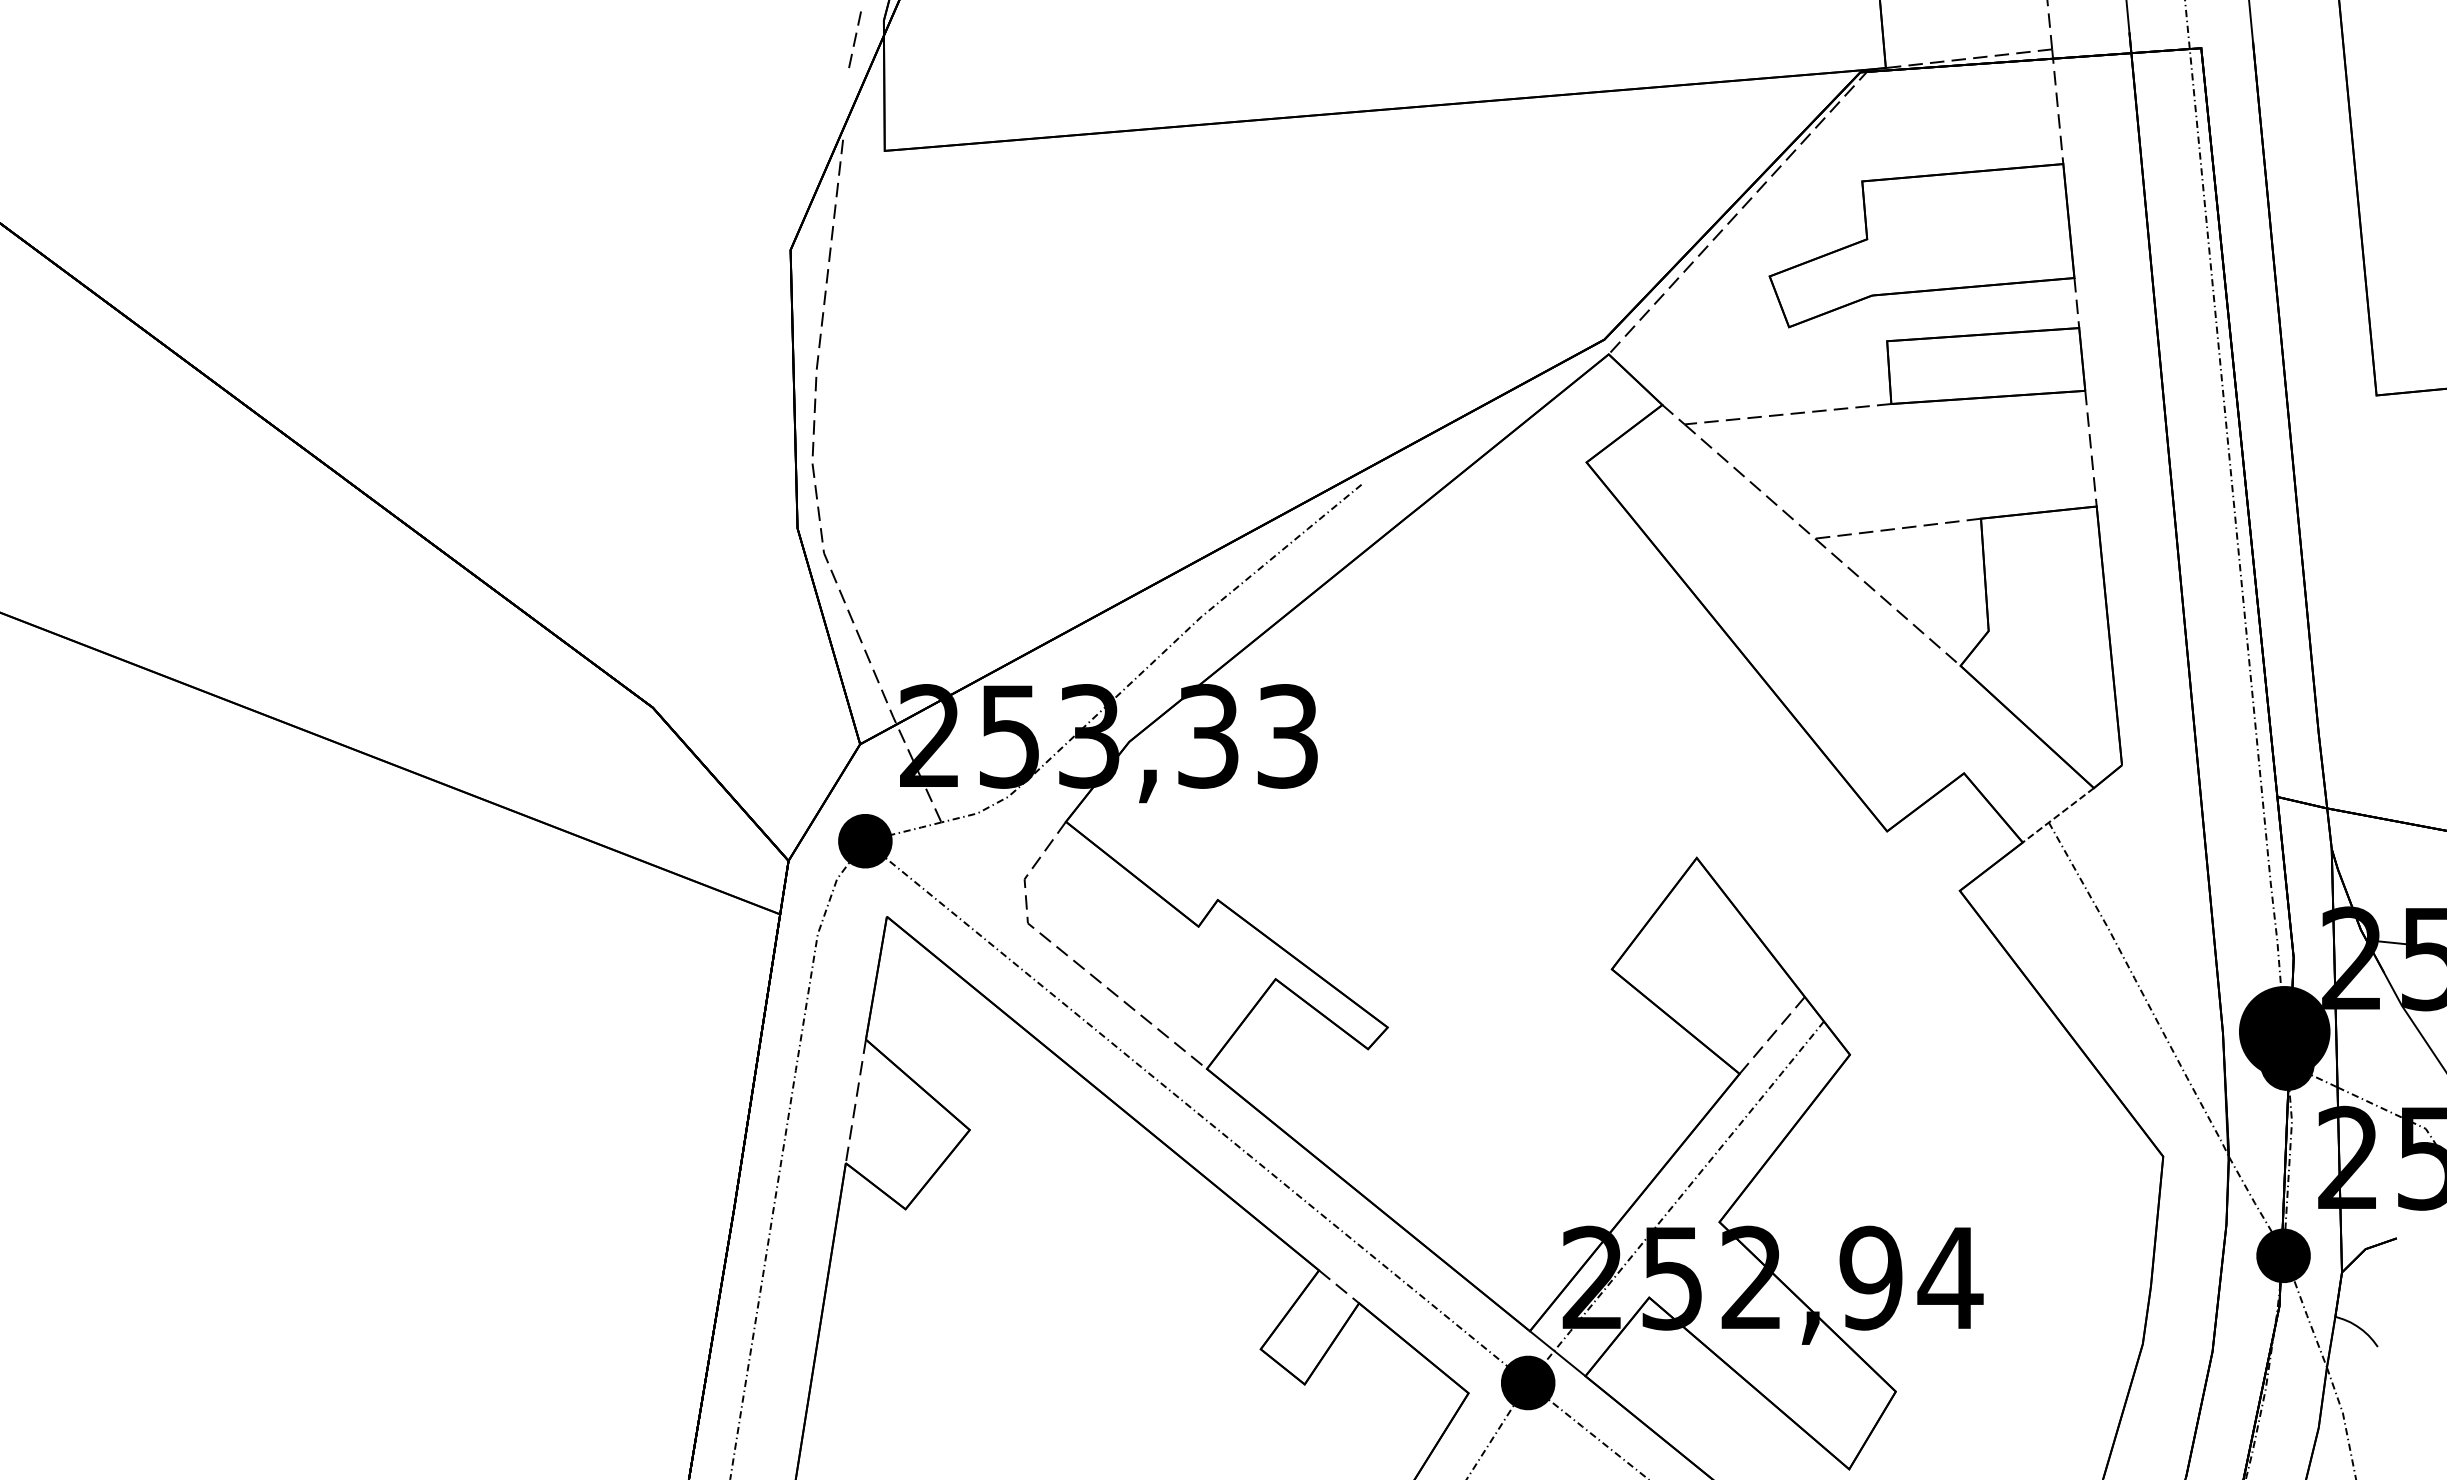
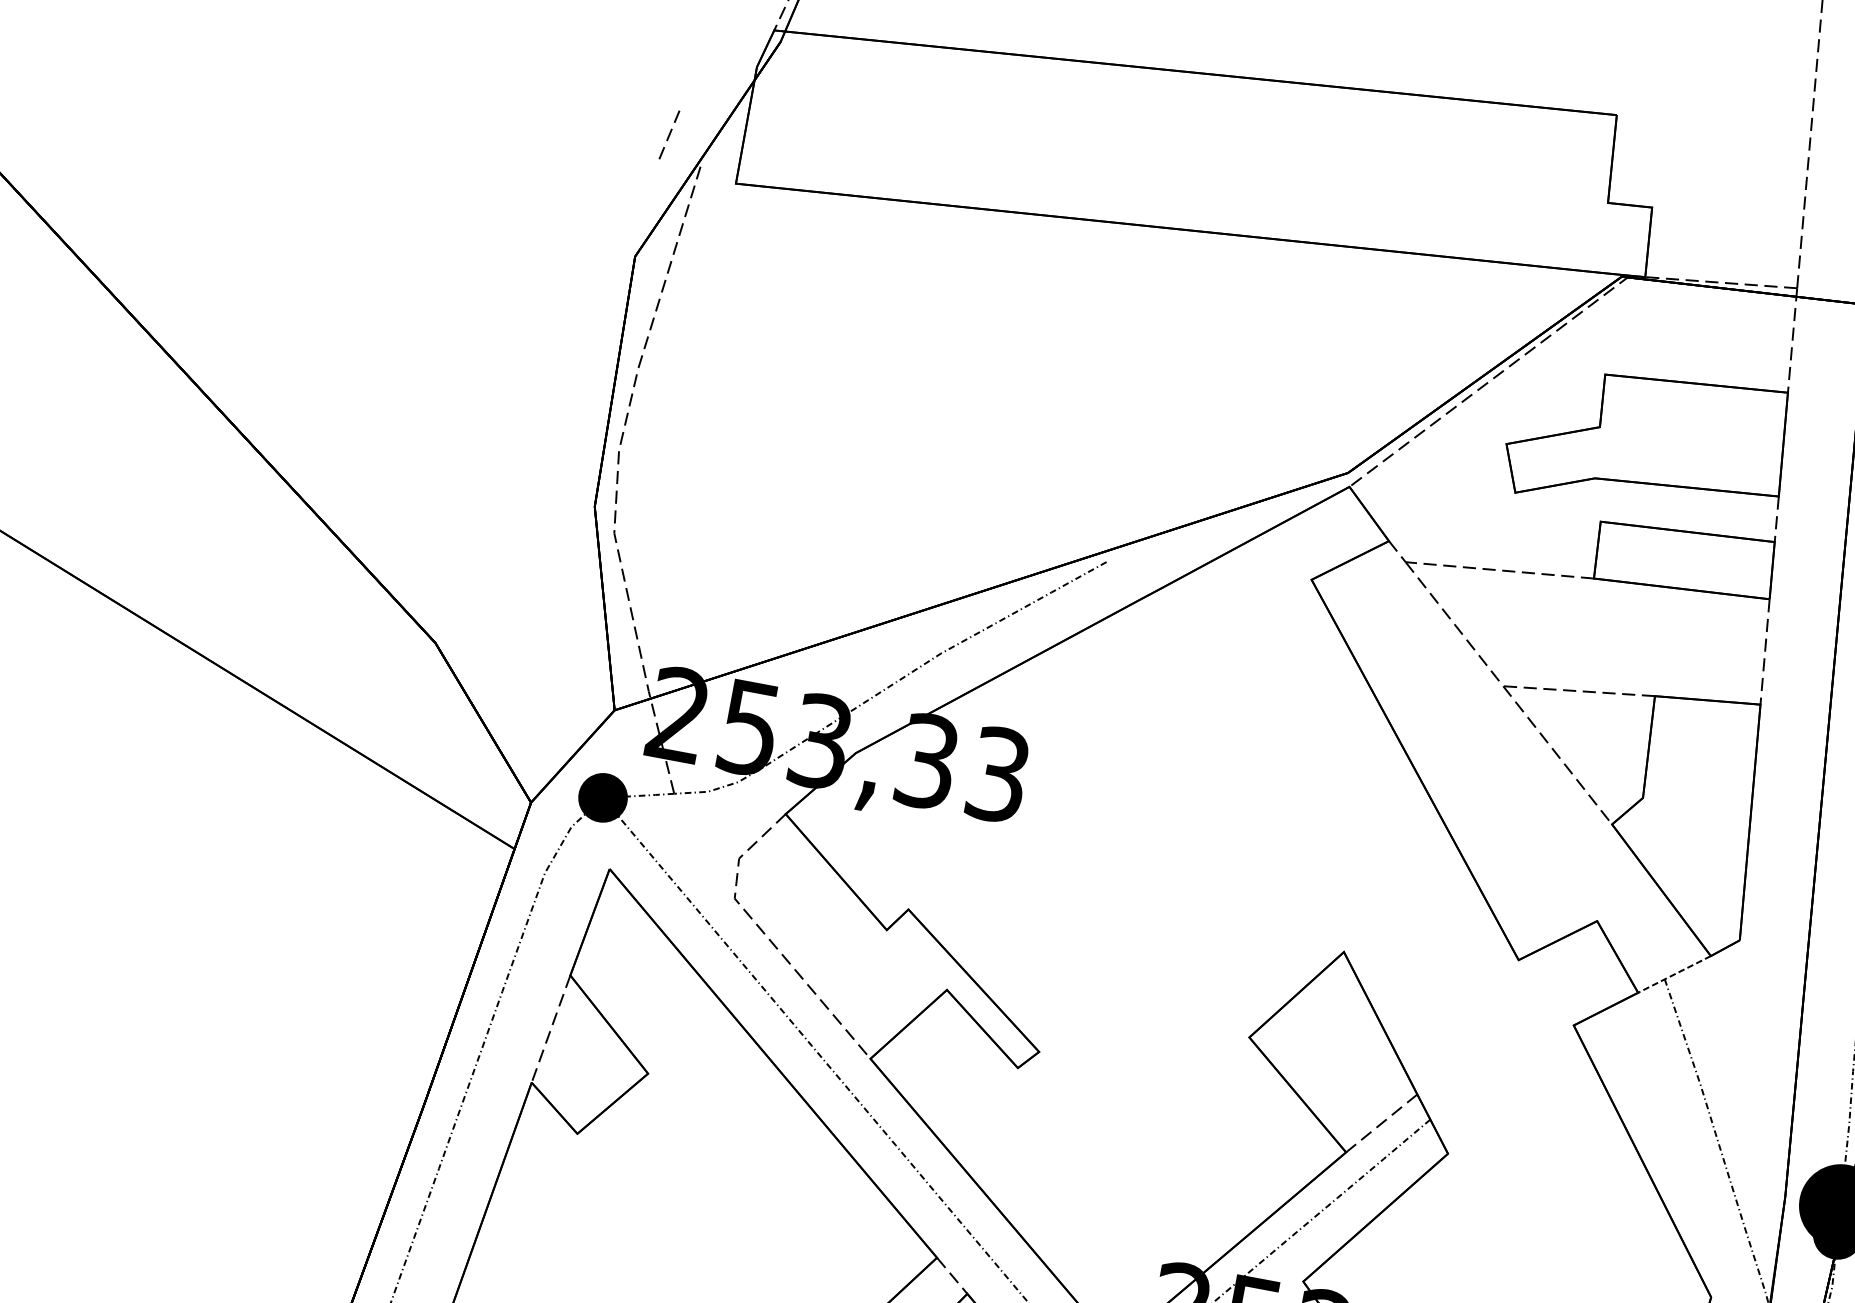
line: (854, 39) -> (668, 134), moved

